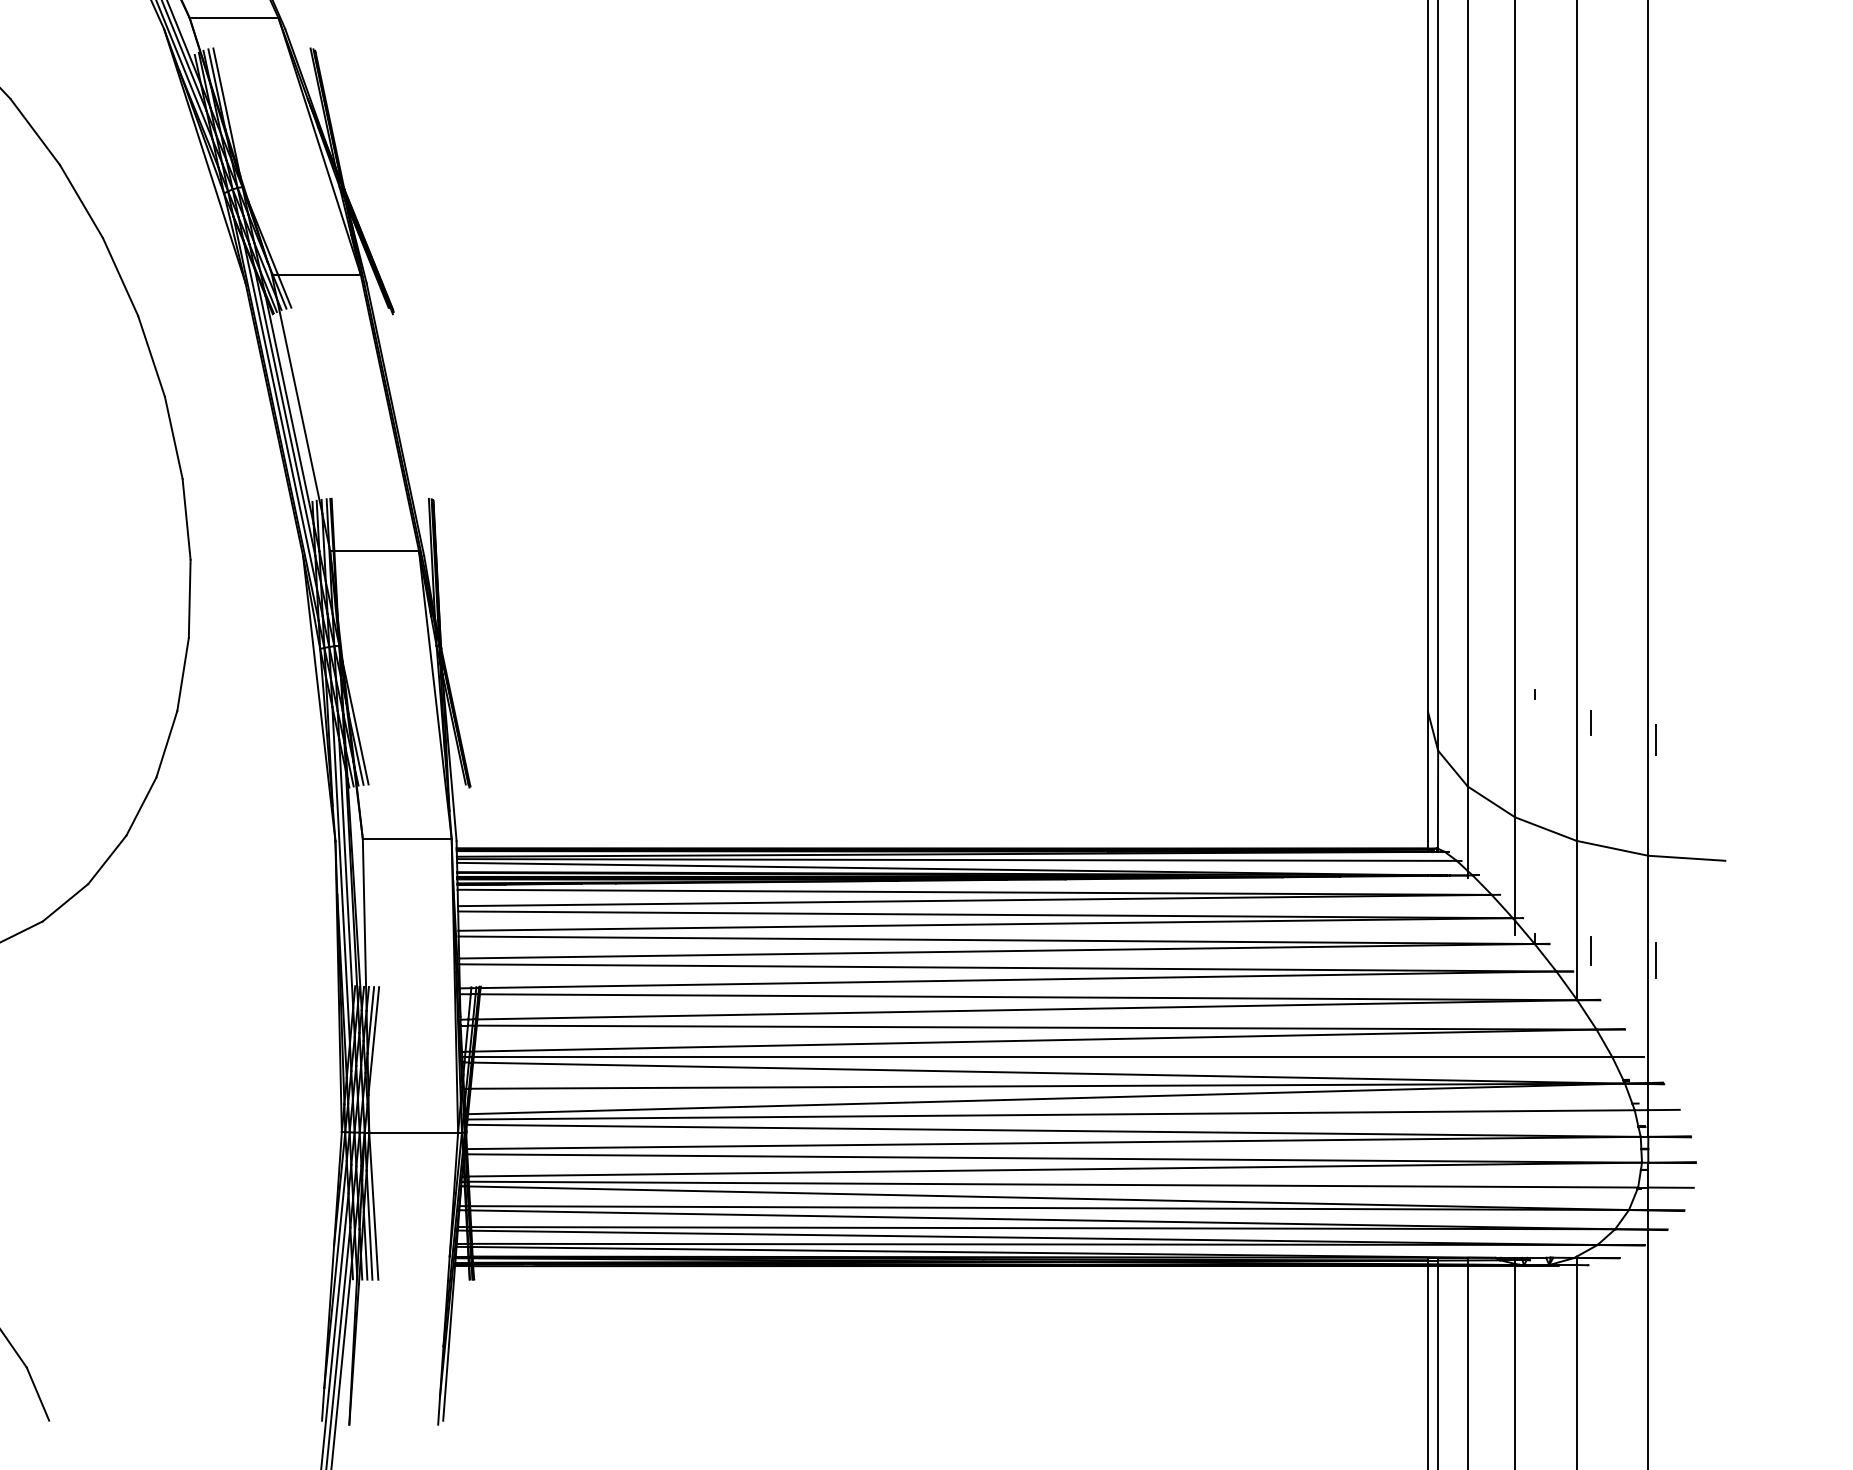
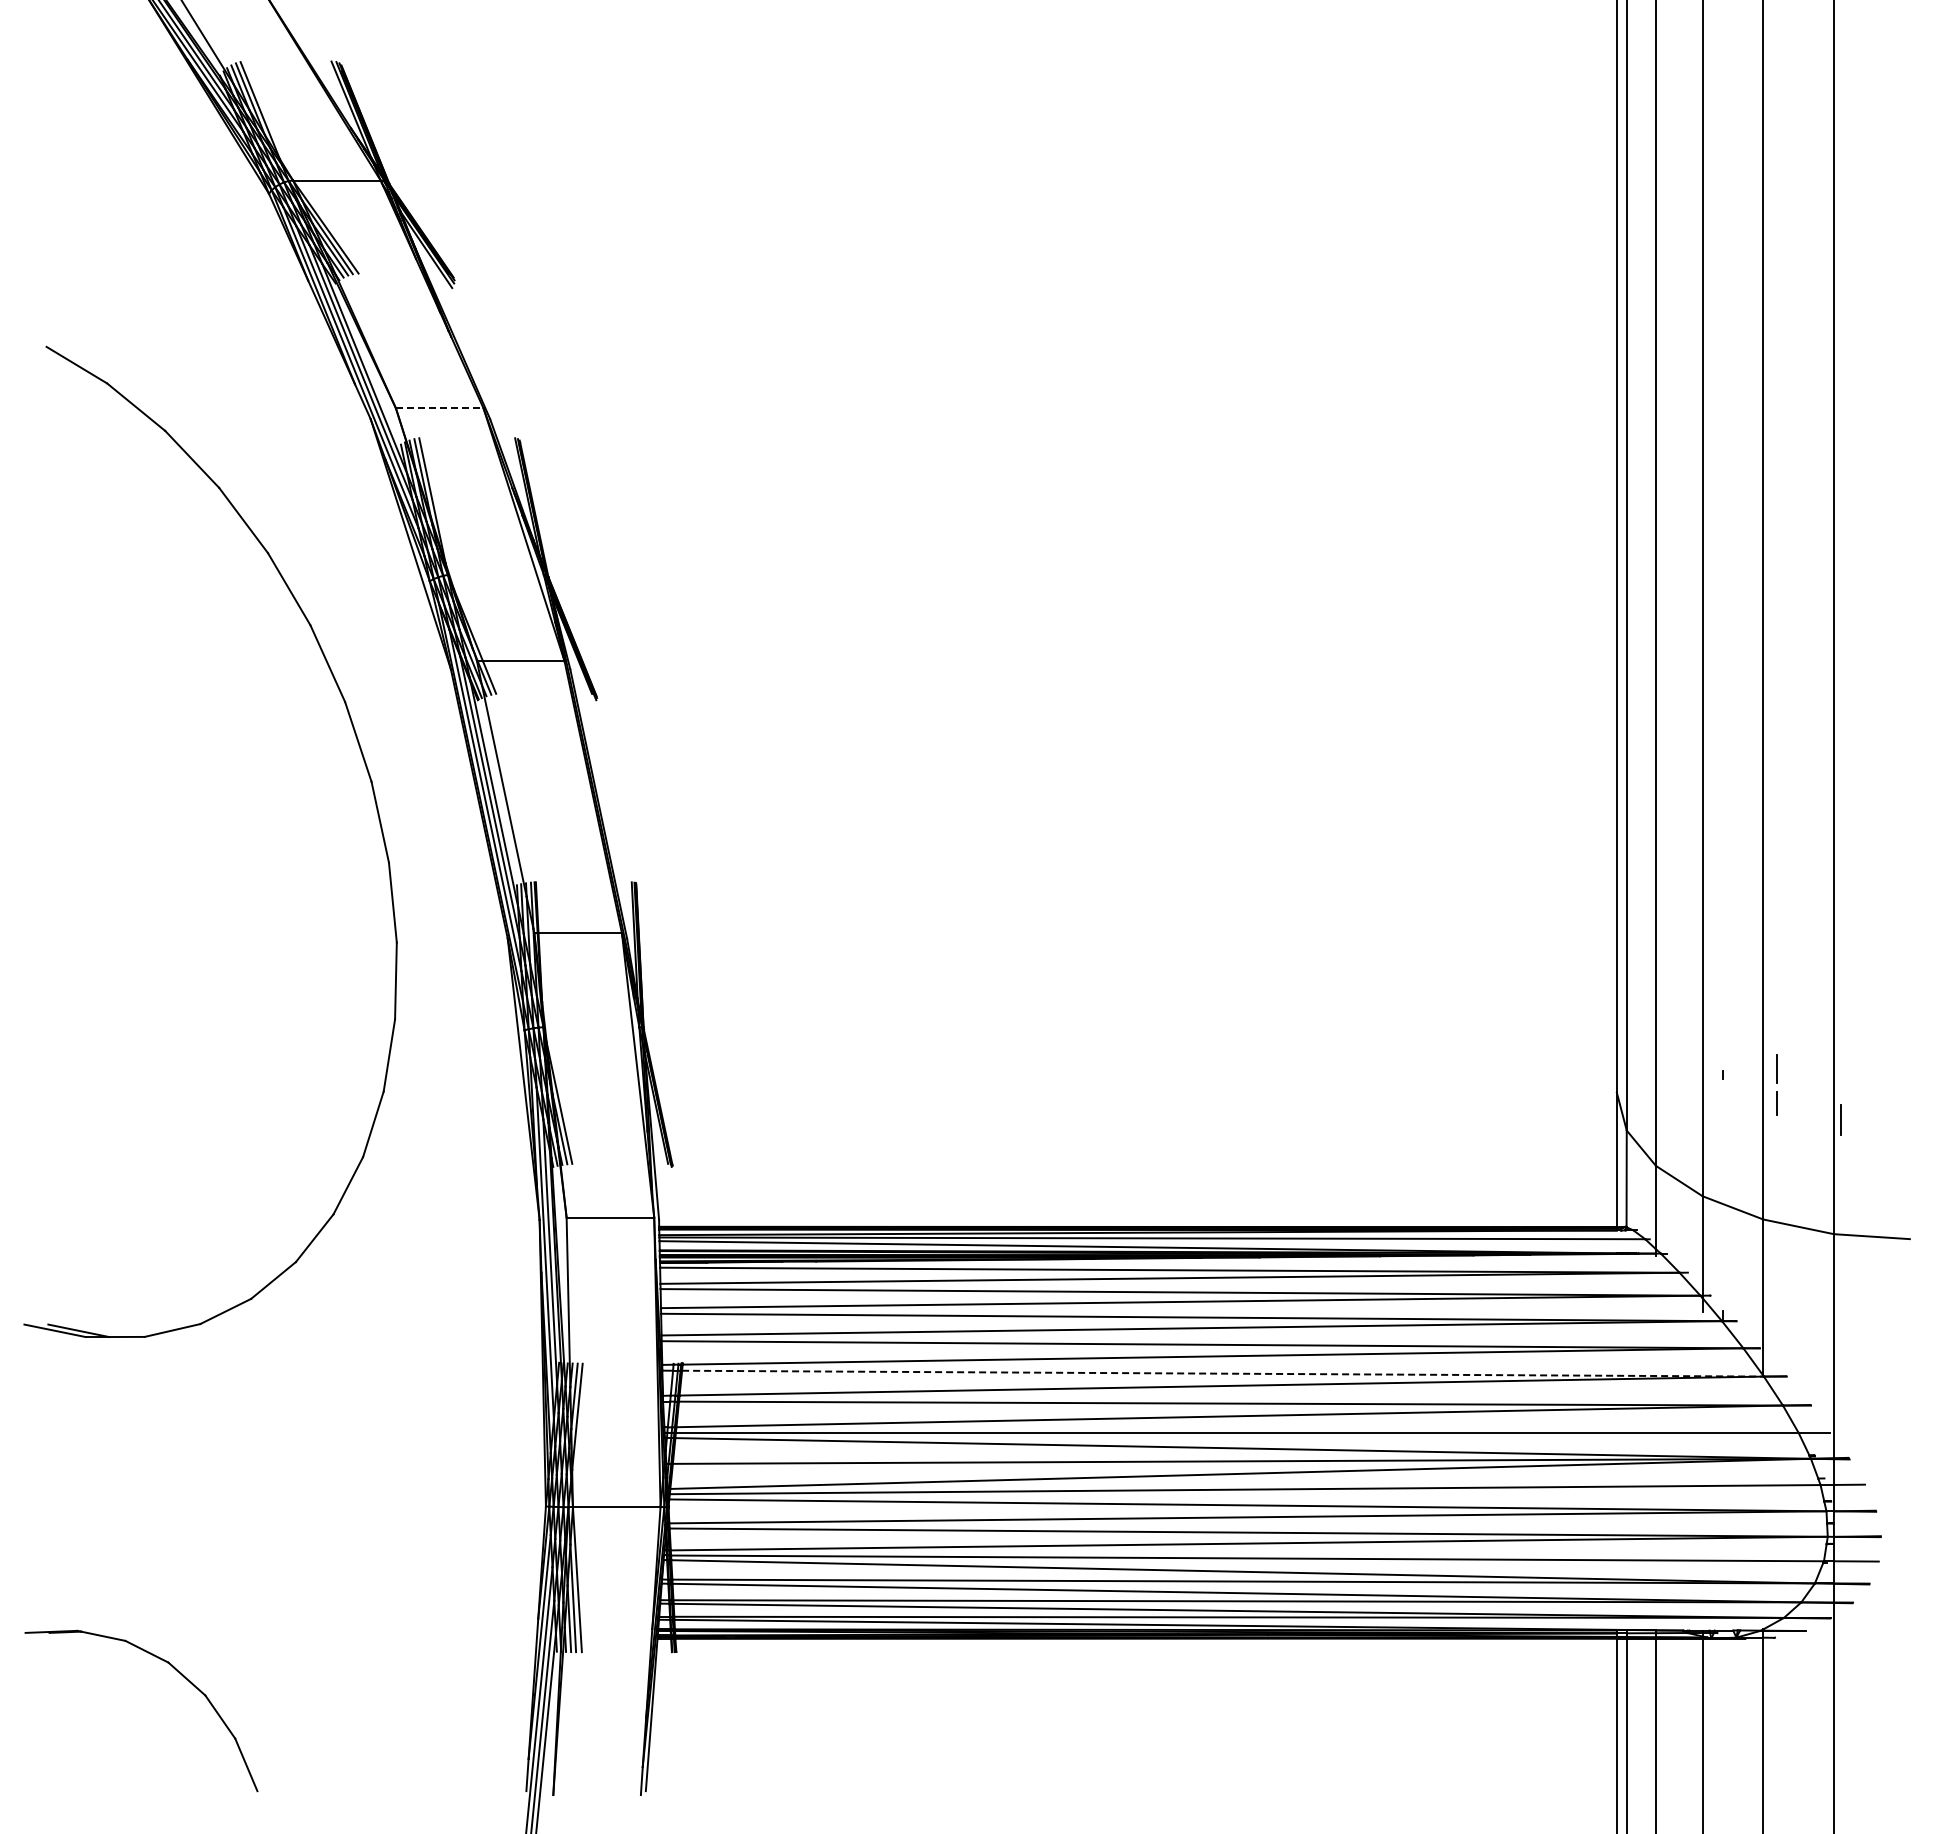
line: (233, 18) -> (439, 408), solid -> dashed
line: (1590, 950) -> (1776, 1068), moved
line: (1655, 960) -> (1841, 1337), removed
line: (1029, 997) -> (1223, 1373), solid -> dashed

